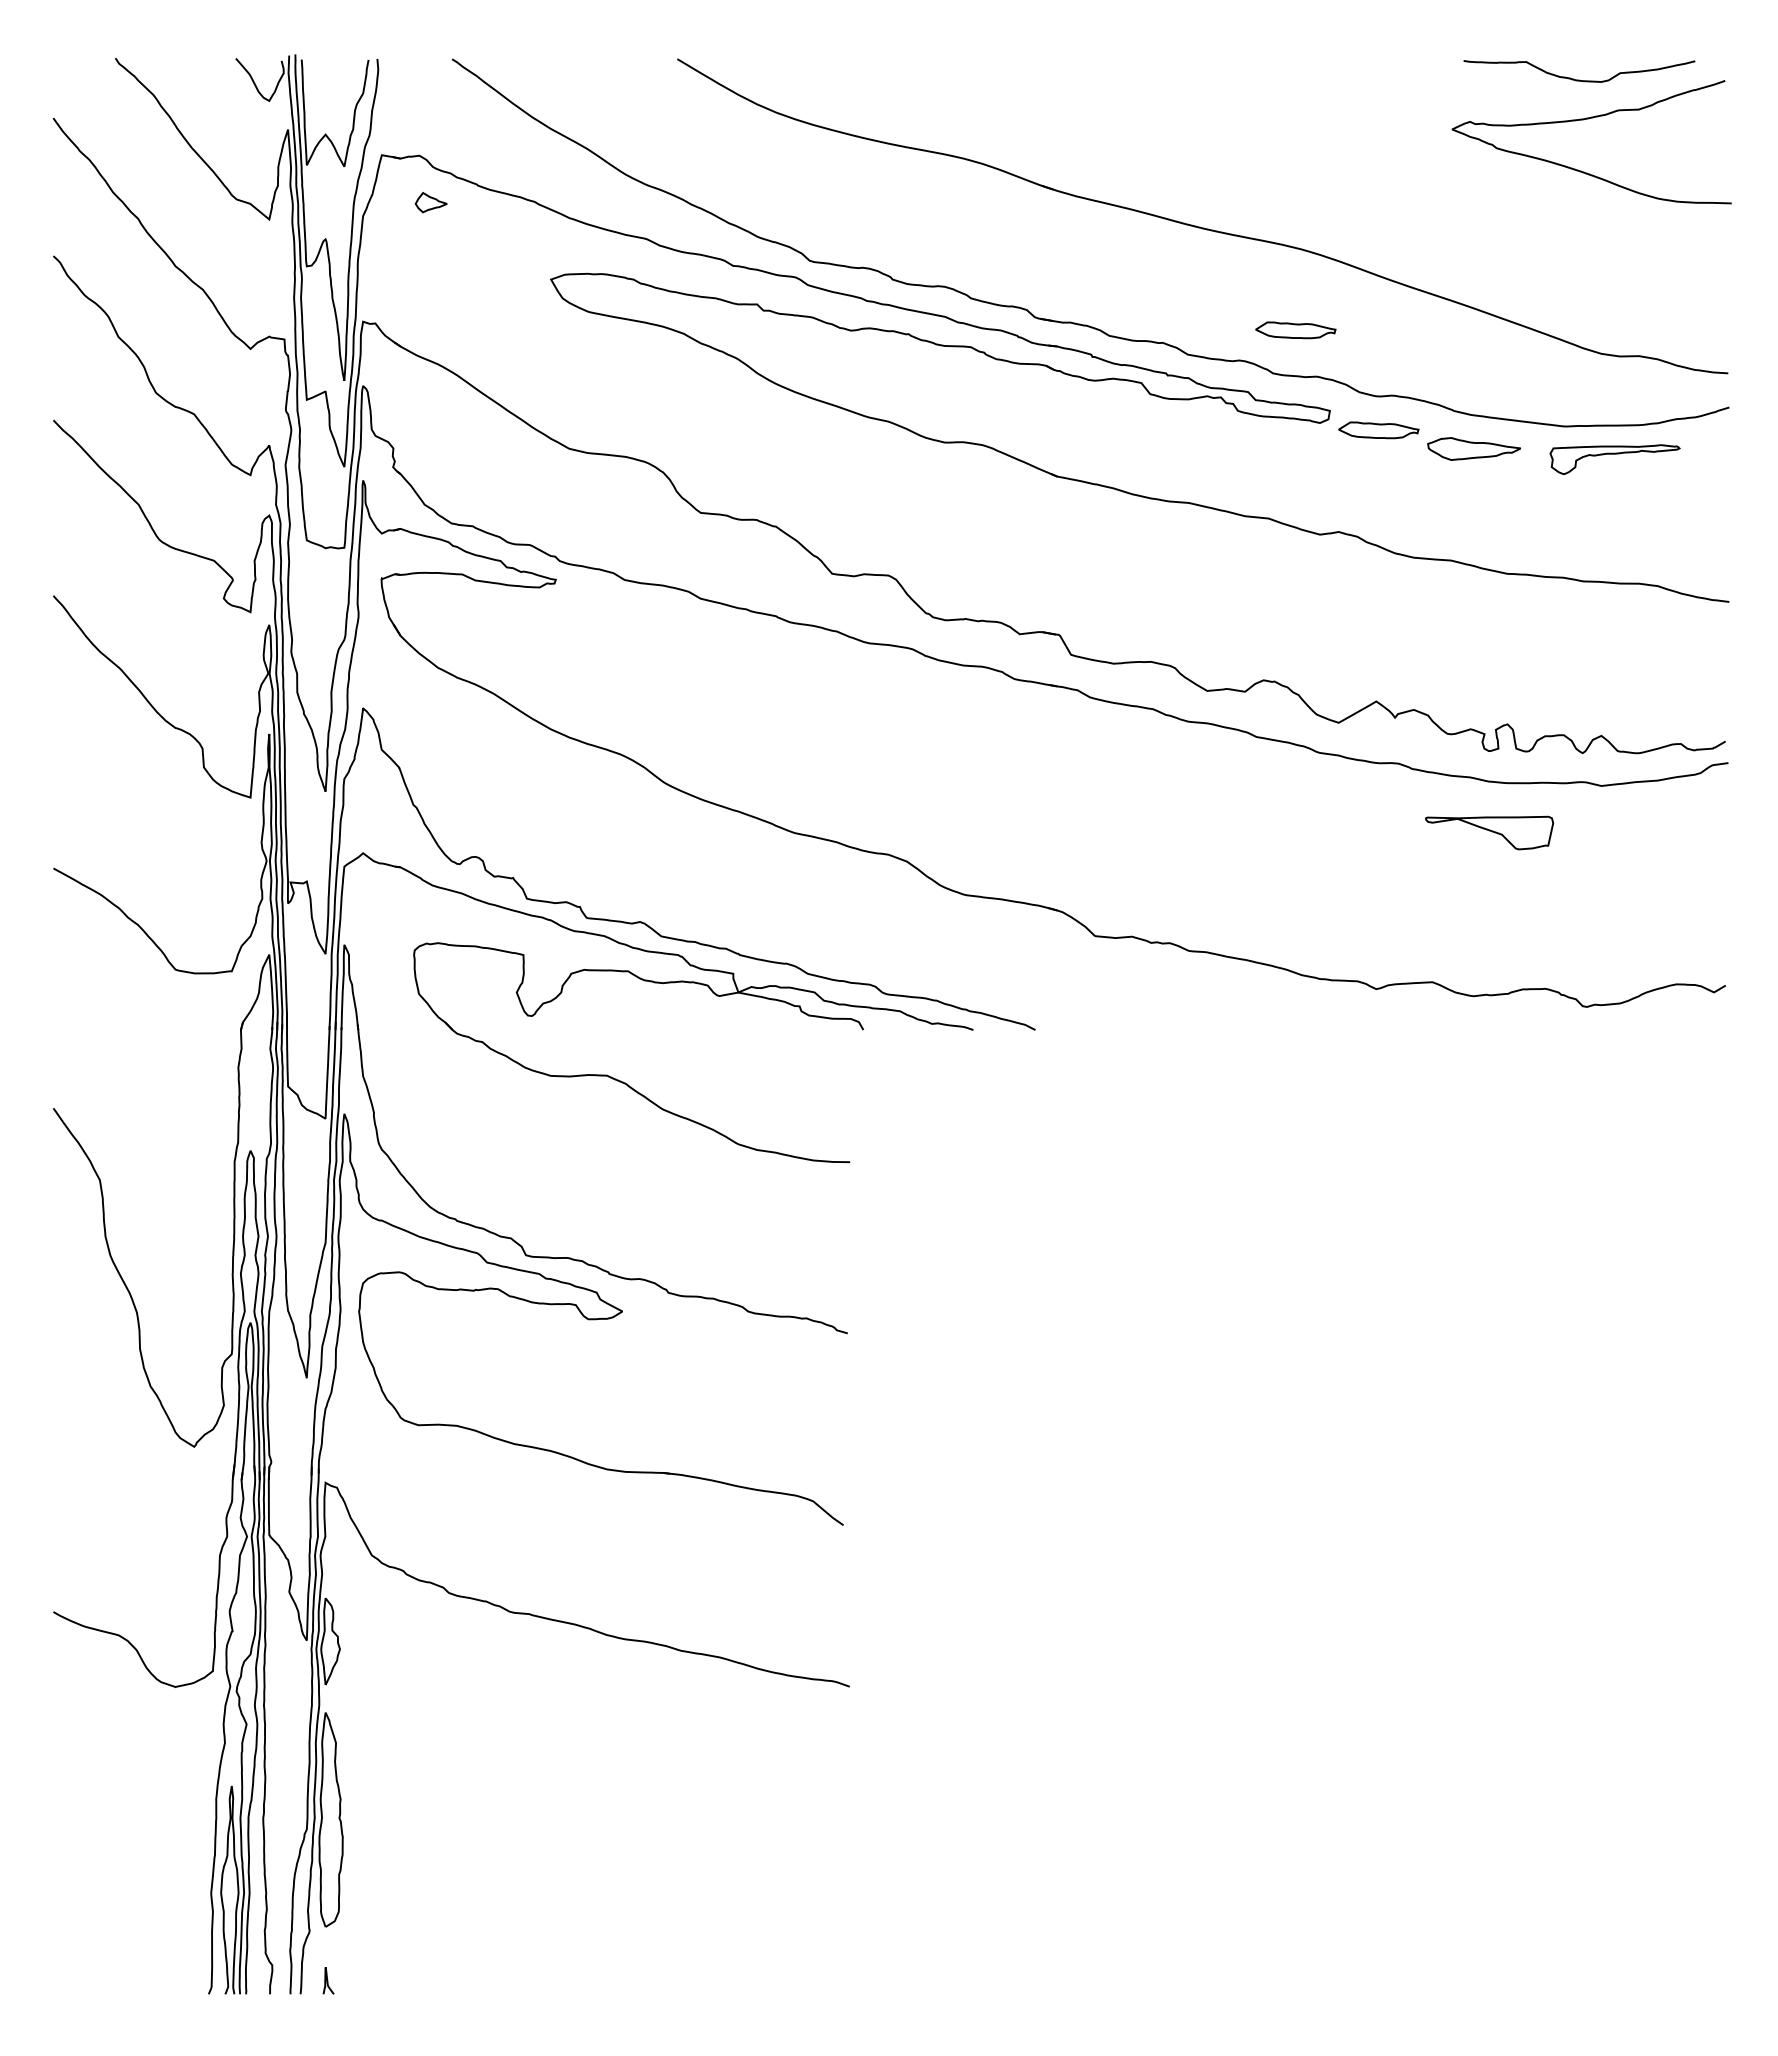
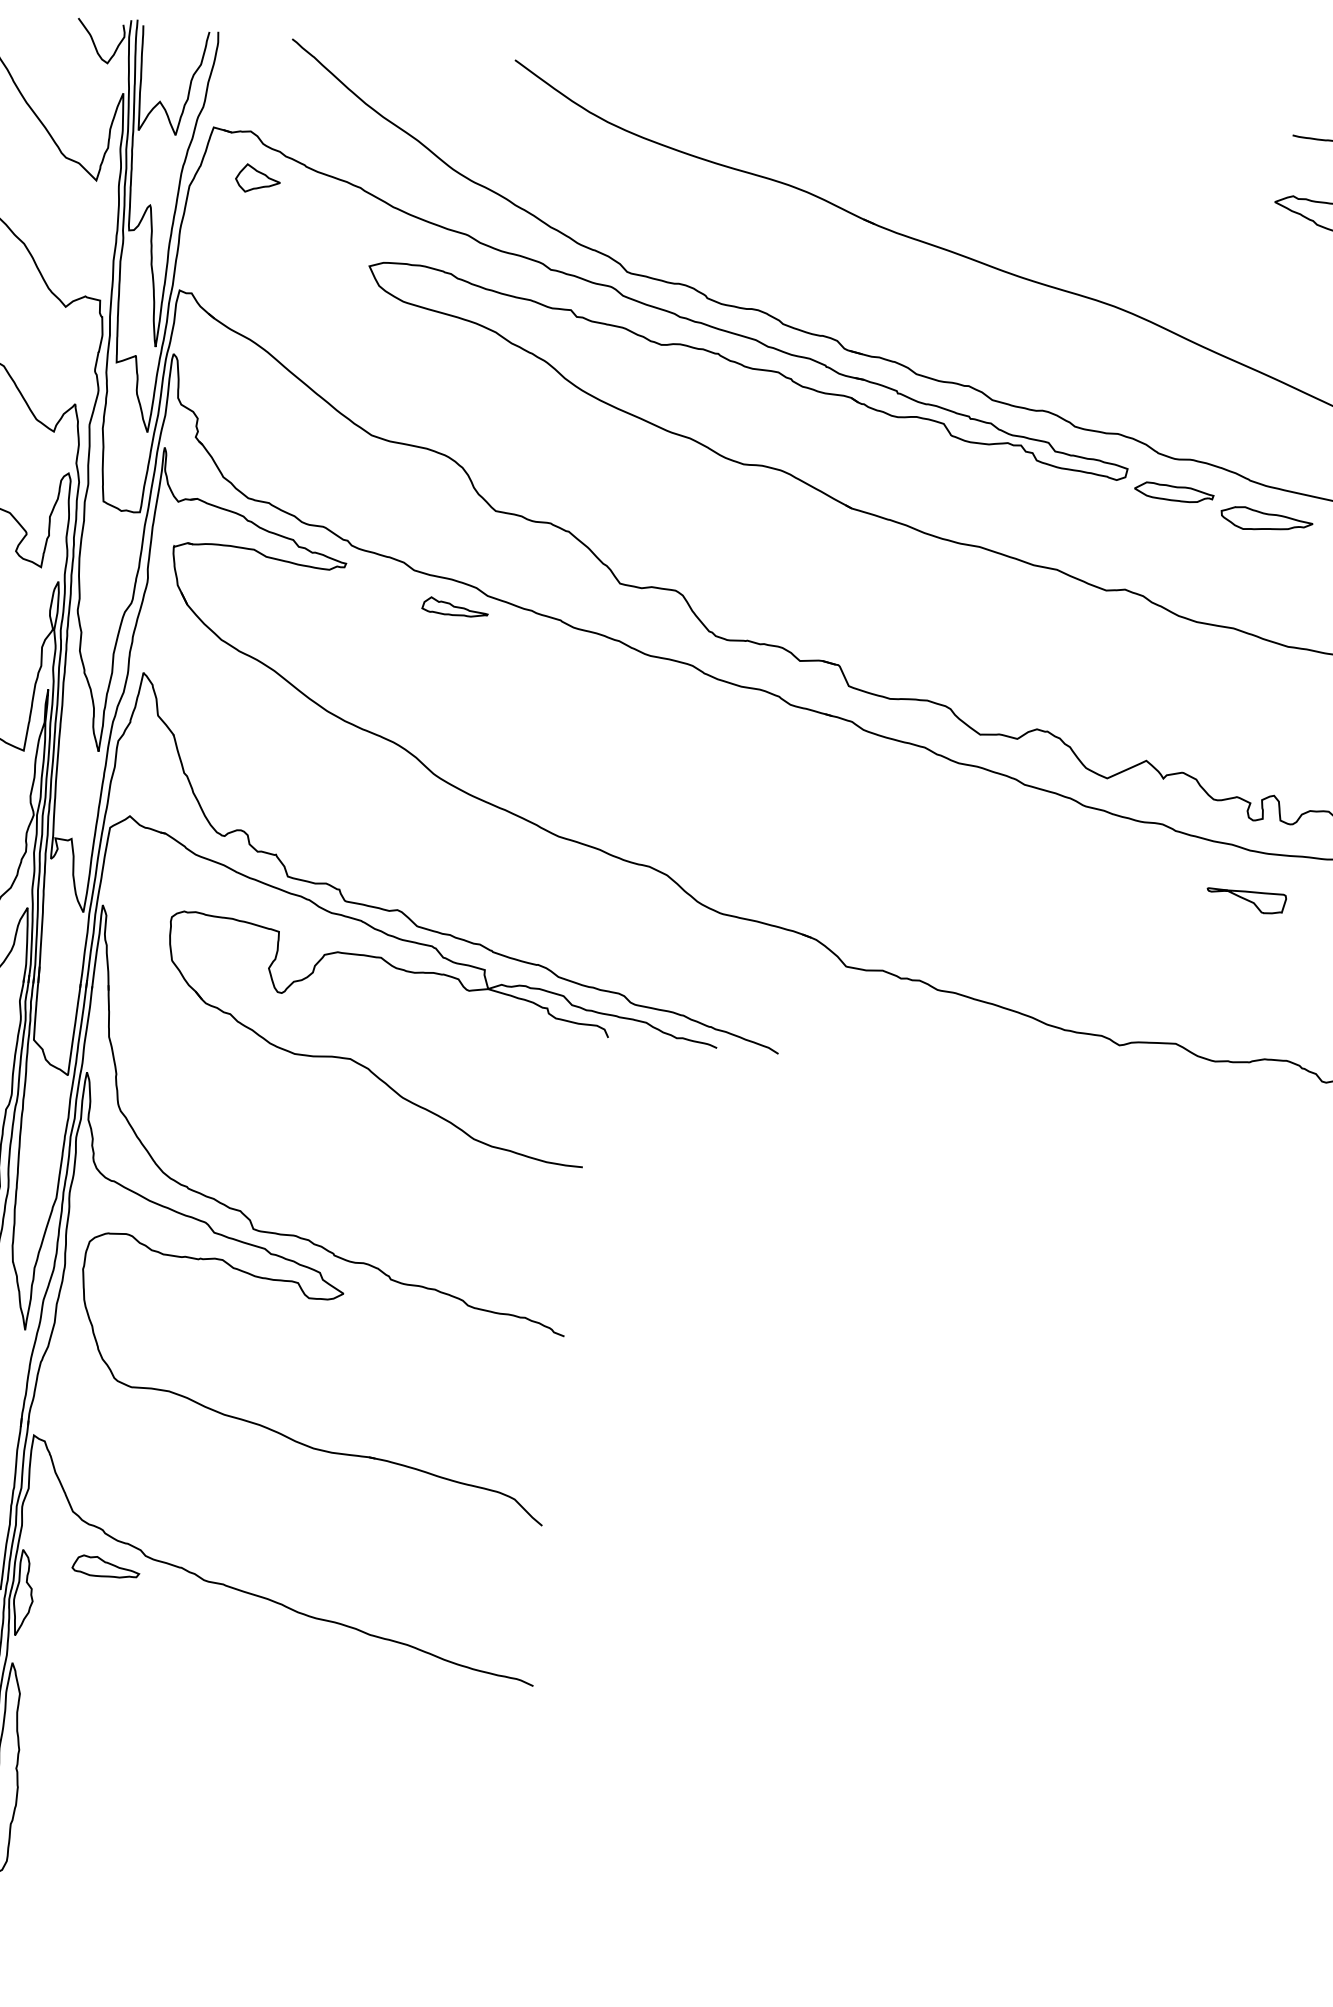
part: (431, 202) -> (258, 178), size x1.43
part: (1295, 330) -> (1101, 386), removed
part: (669, 613) -> (455, 607), added
part: (1489, 832) -> (1246, 901), size x0.62
part: (410, 1607) -> (106, 1566), added

